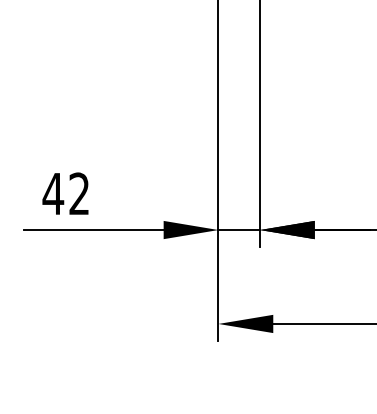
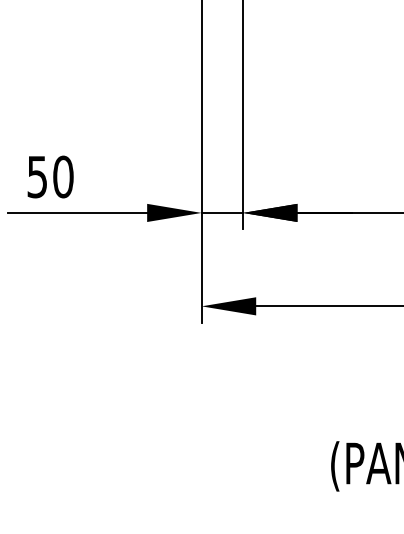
text: (65, 193) -> (49, 176), 42 -> 50

